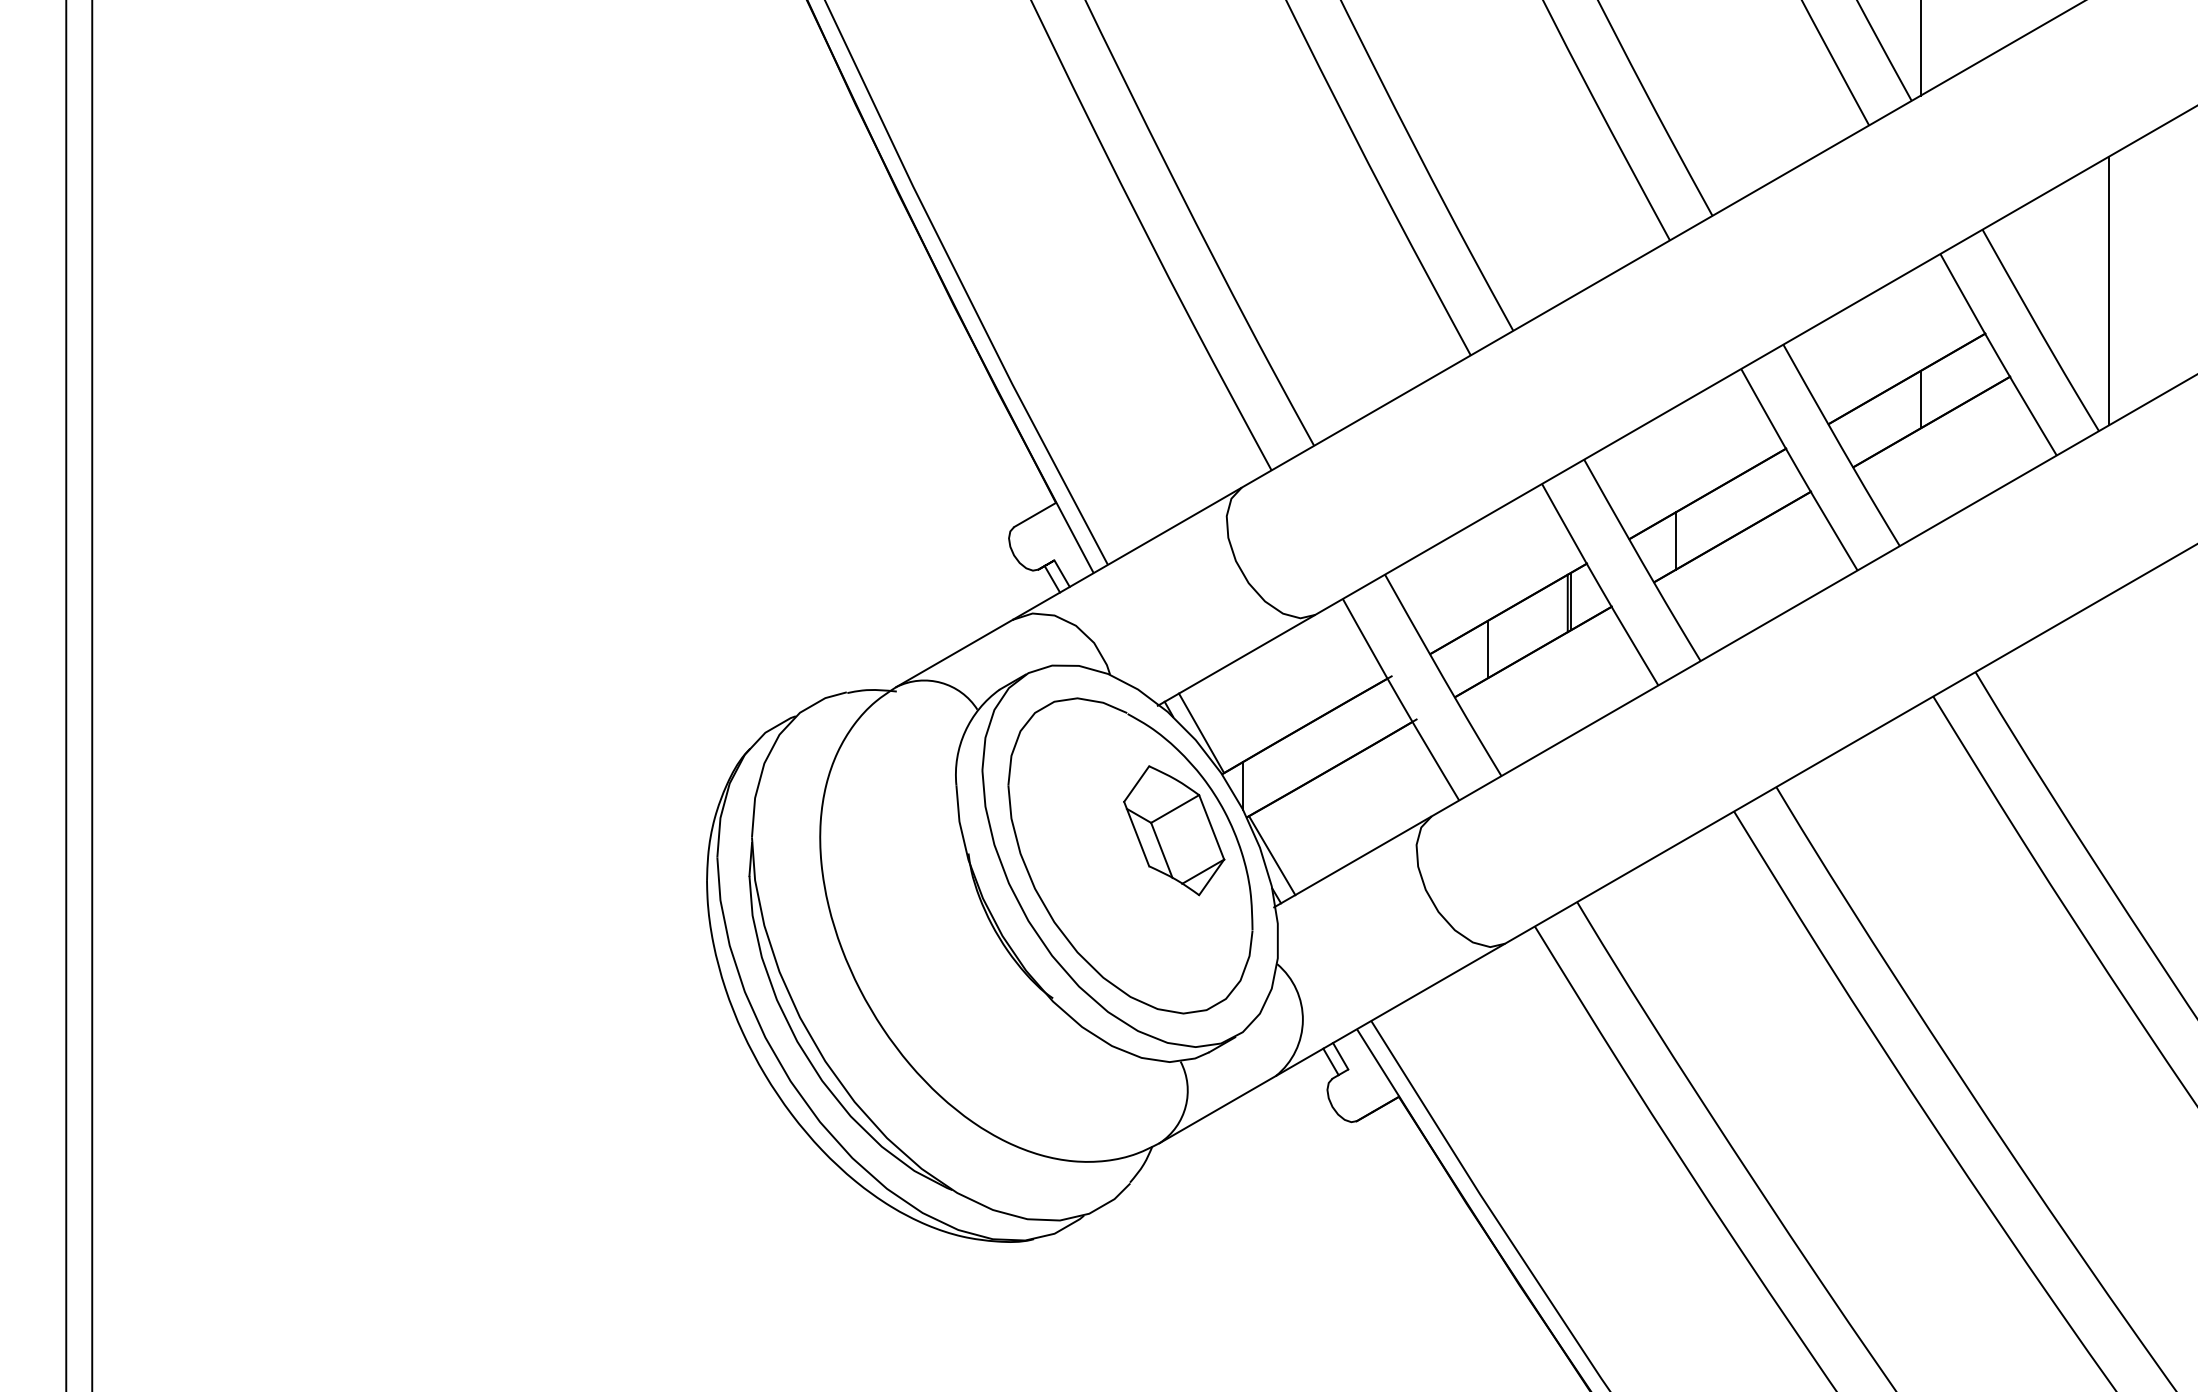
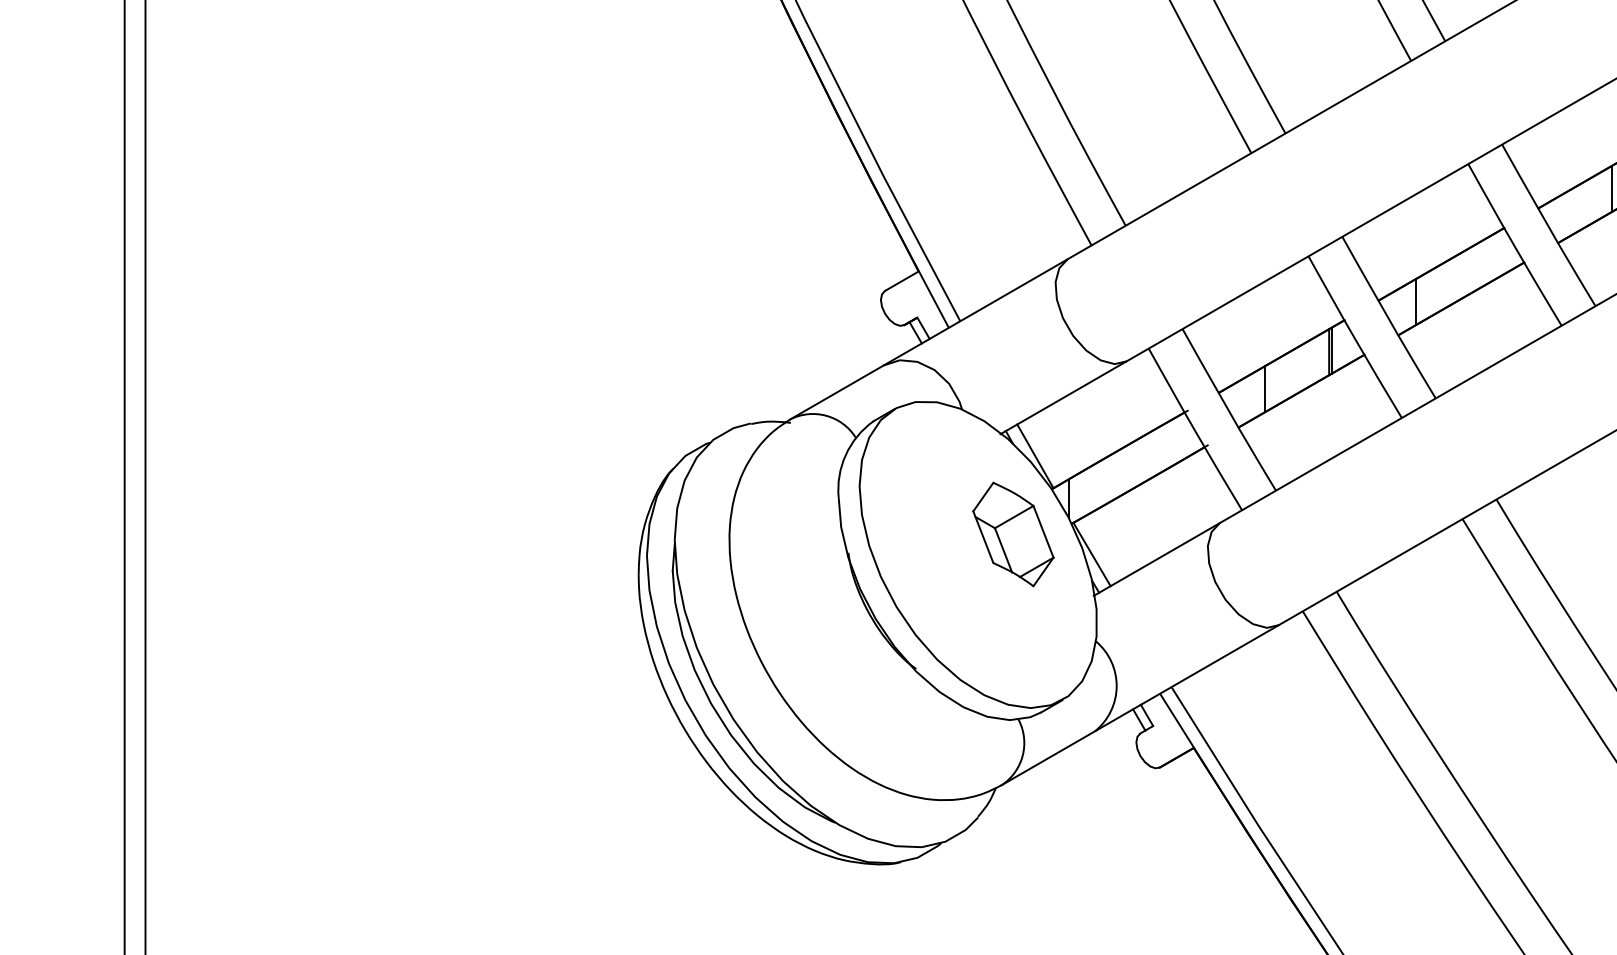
part: (1130, 855) -> (978, 554), removed

